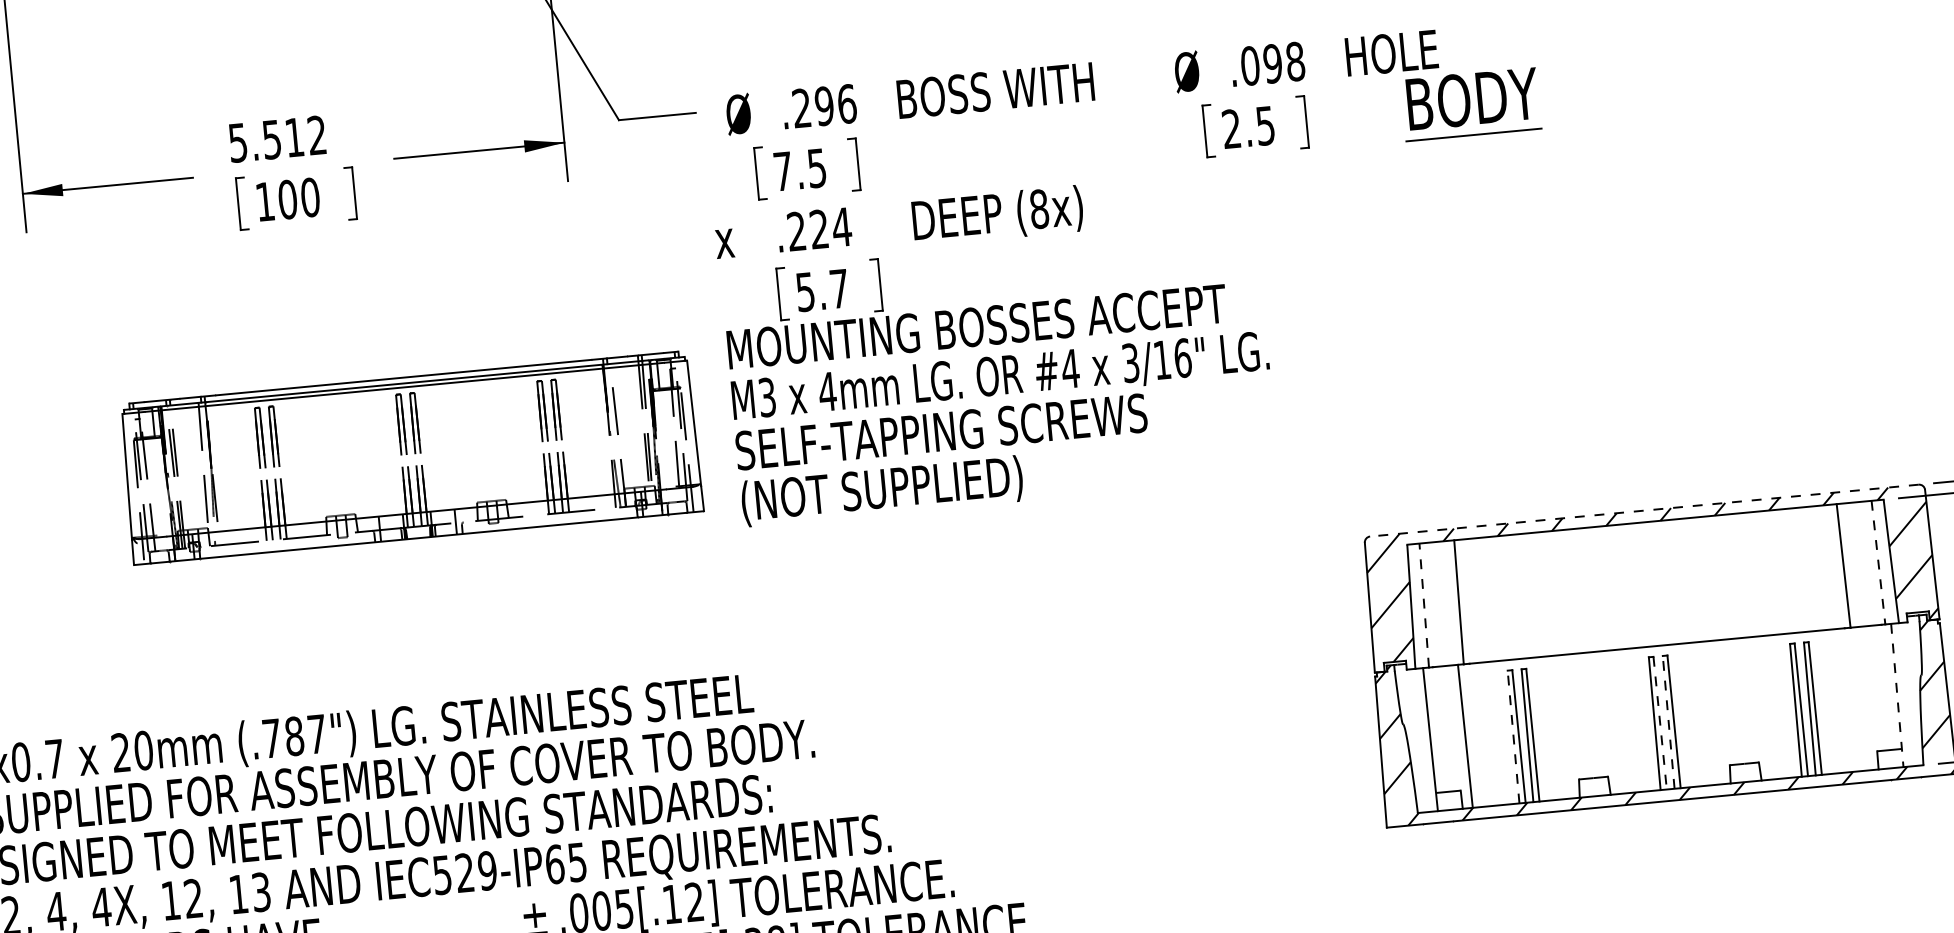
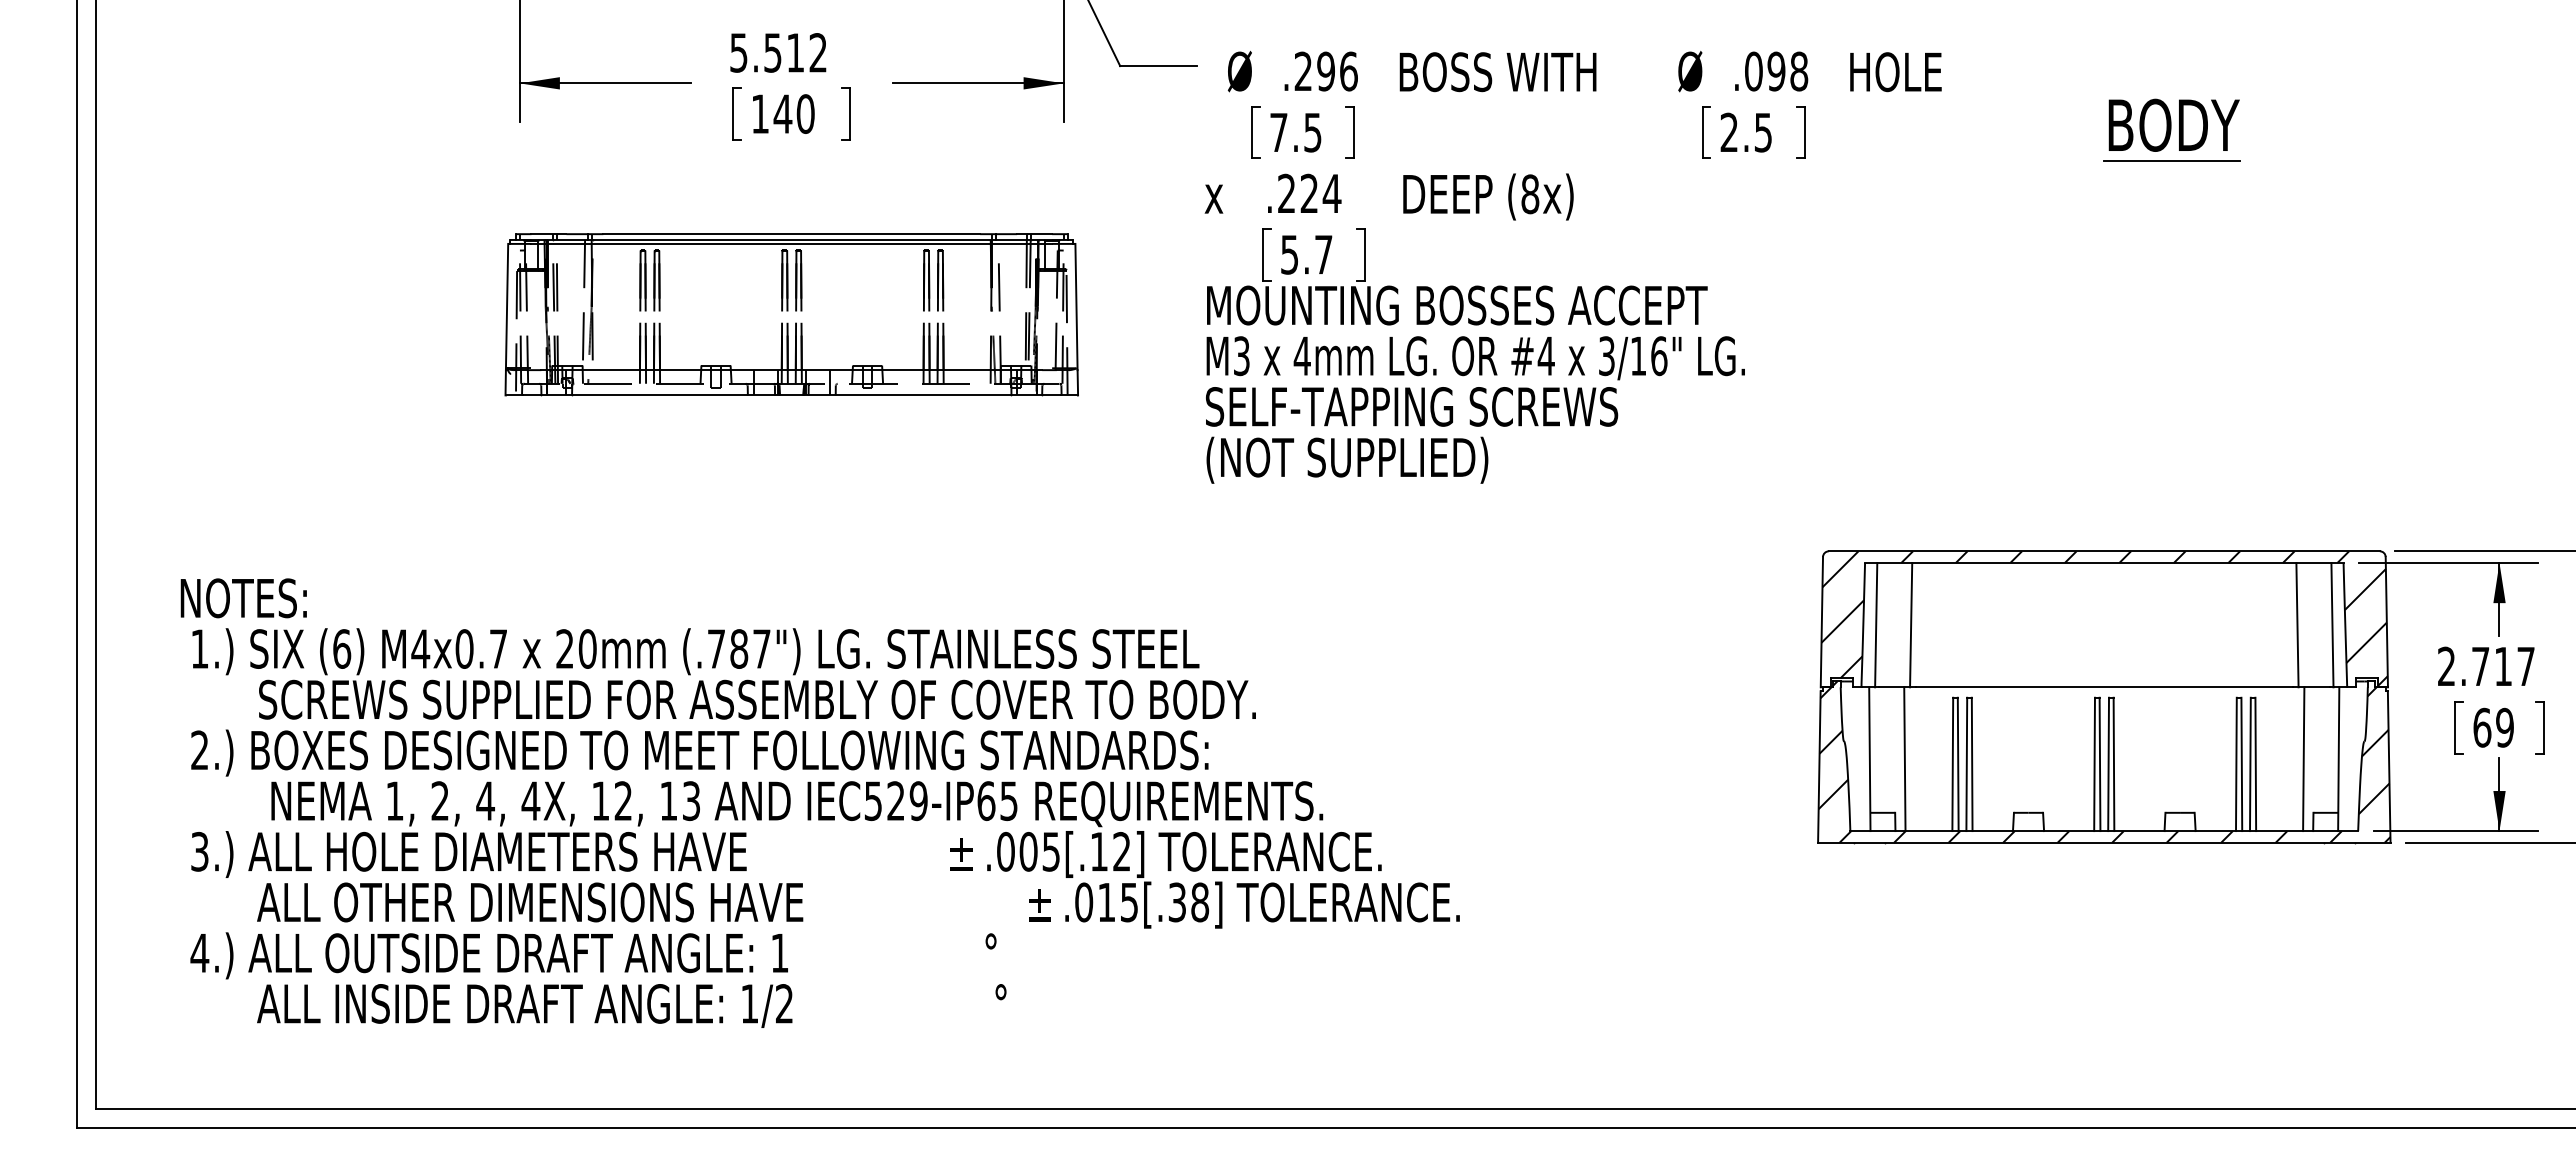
part: (1470, 103) -> (2171, 129), moved
text: (287, 199) -> (782, 113), 100 -> 140
part: (411, 457) -> (791, 314), moved
line: (1644, 510) -> (2104, 551), dashed -> solid
line: (1878, 562) -> (2332, 625), dashed -> solid
line: (1424, 604) -> (1876, 624), dashed -> solid
line: (1897, 695) -> (2338, 759), dashed -> solid
line: (1862, 699) -> (2303, 759), added
line: (1668, 722) -> (2108, 764), dashed -> solid
line: (1660, 723) -> (2100, 764), dashed -> solid
line: (1513, 737) -> (1952, 764), dashed -> solid

